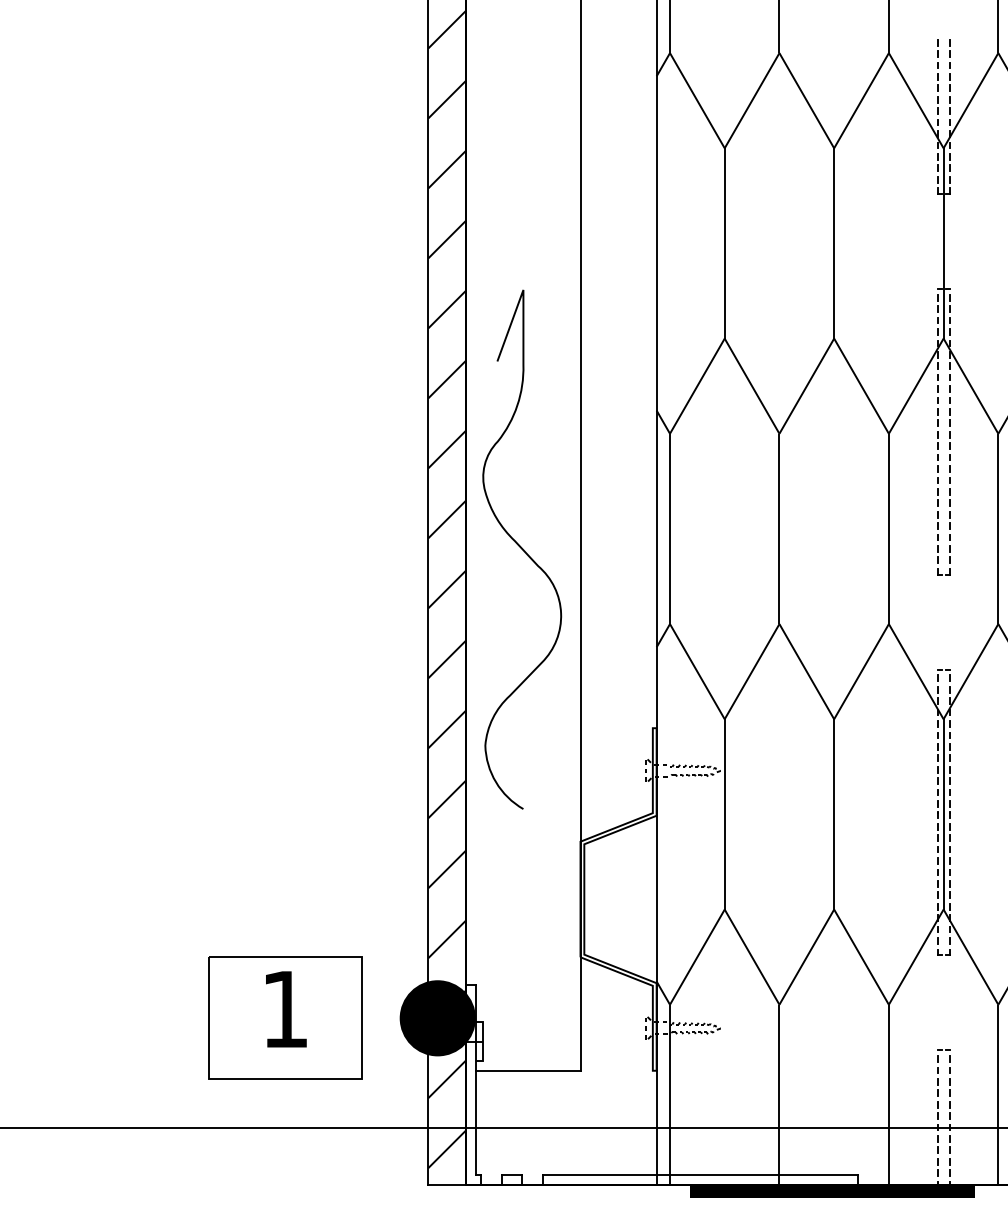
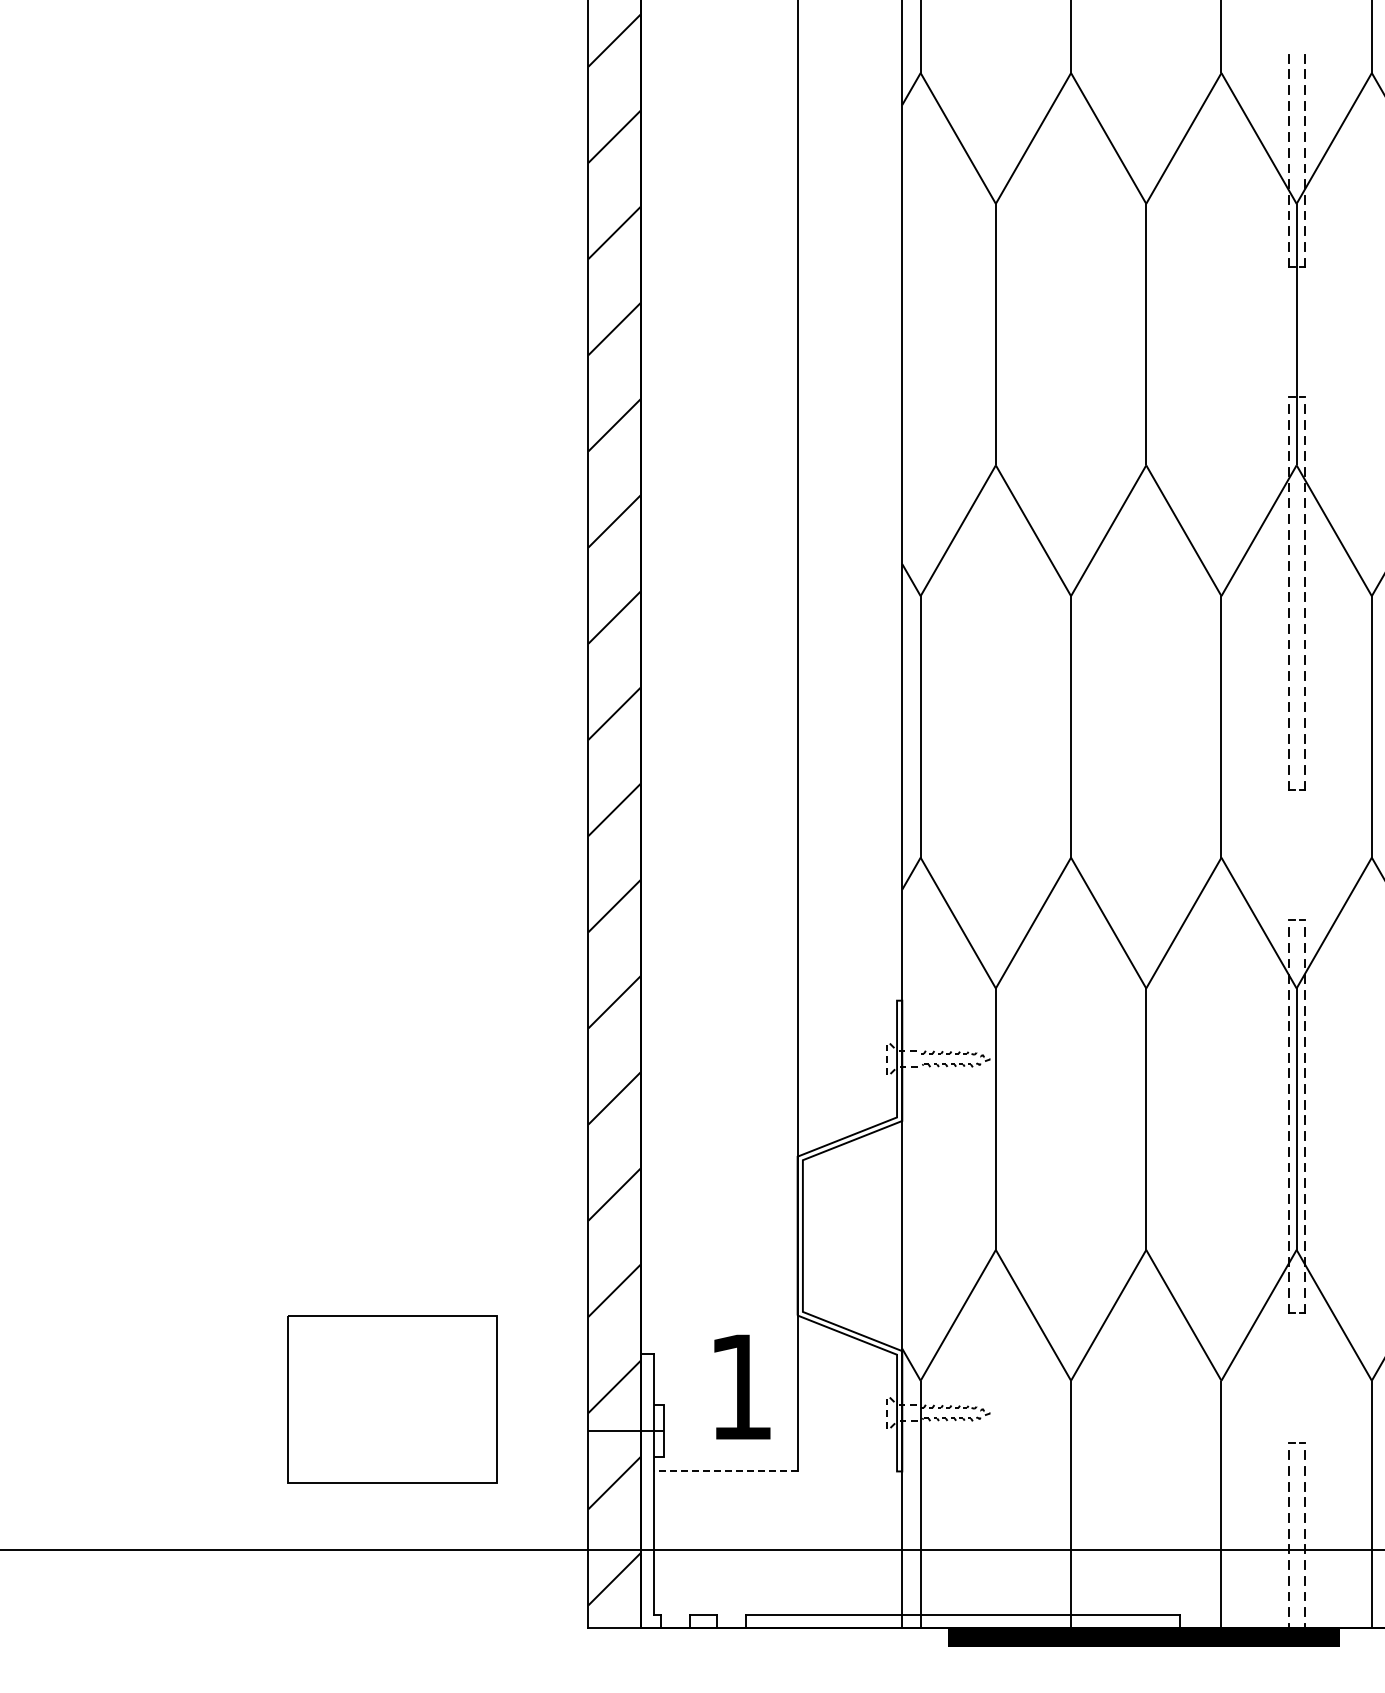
curve: (522, 549) -> (717, 755), removed
text: (286, 1008) -> (742, 1386), moved
fill: (437, 1018) -> (601, 1399), removed
line: (528, 1070) -> (725, 1471), solid -> dashed

